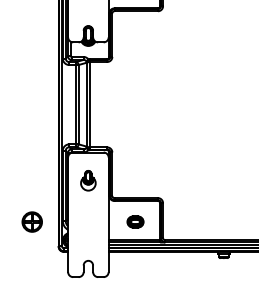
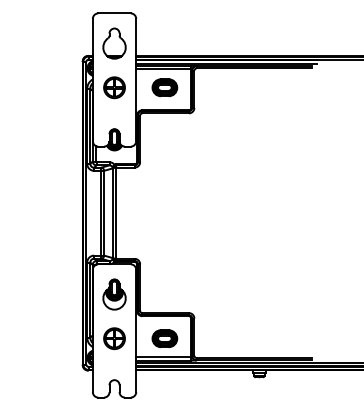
part: (88, 180) -> (114, 294), size x1.43
part: (32, 221) -> (114, 338), moved
part: (135, 221) -> (164, 338), size x1.43

